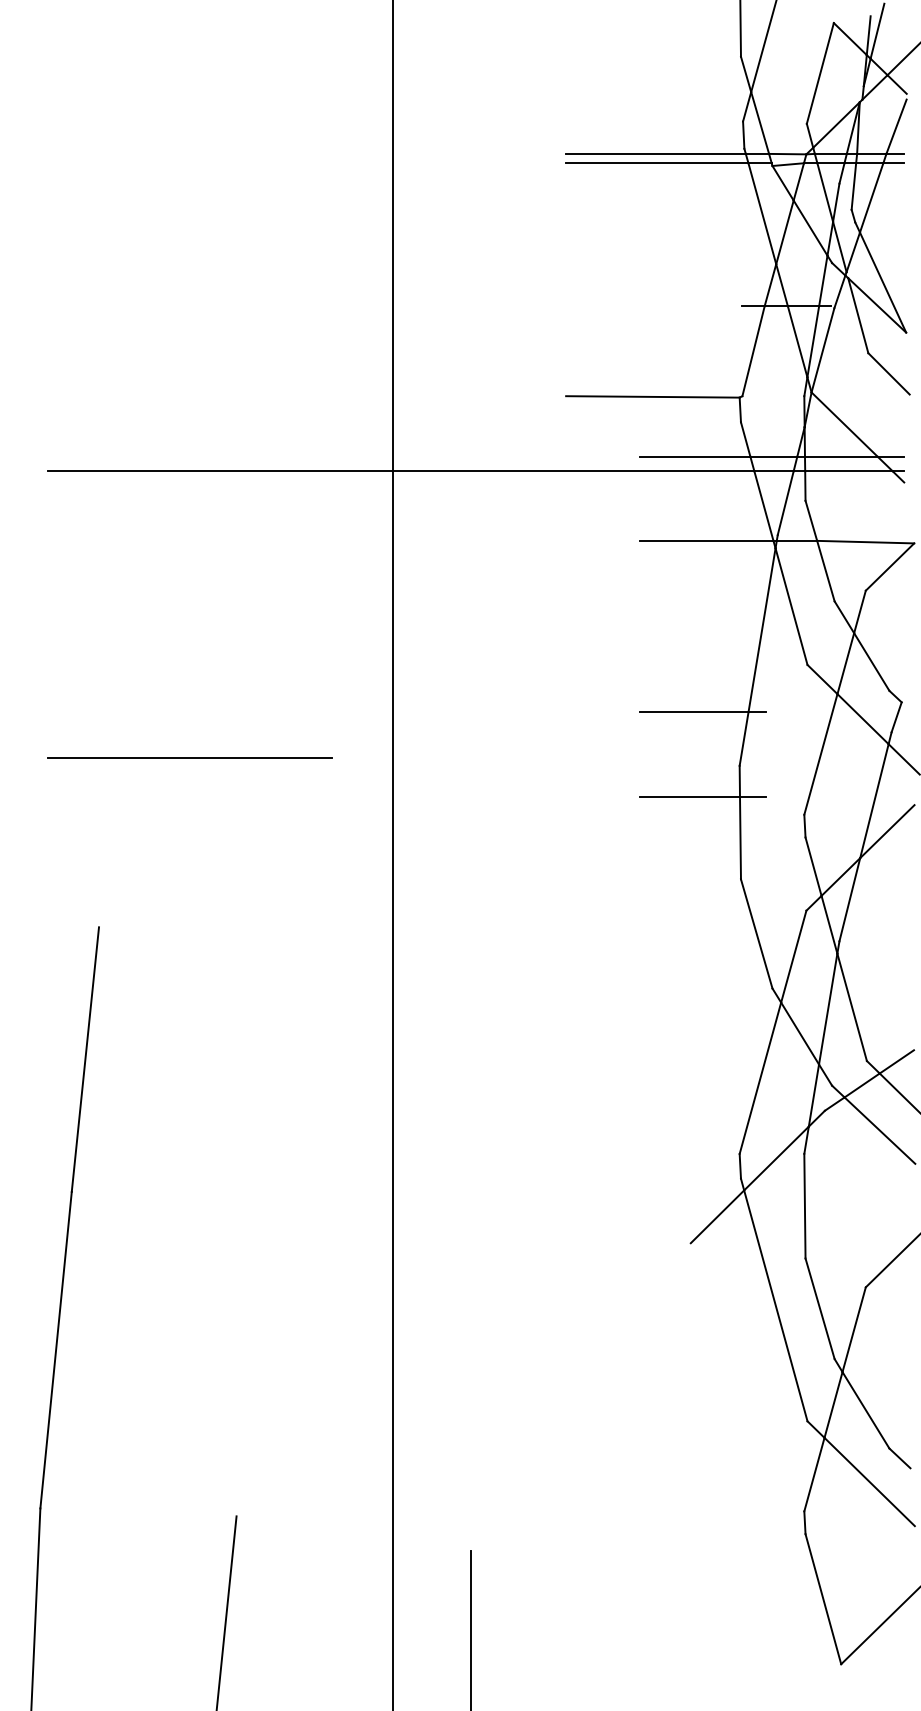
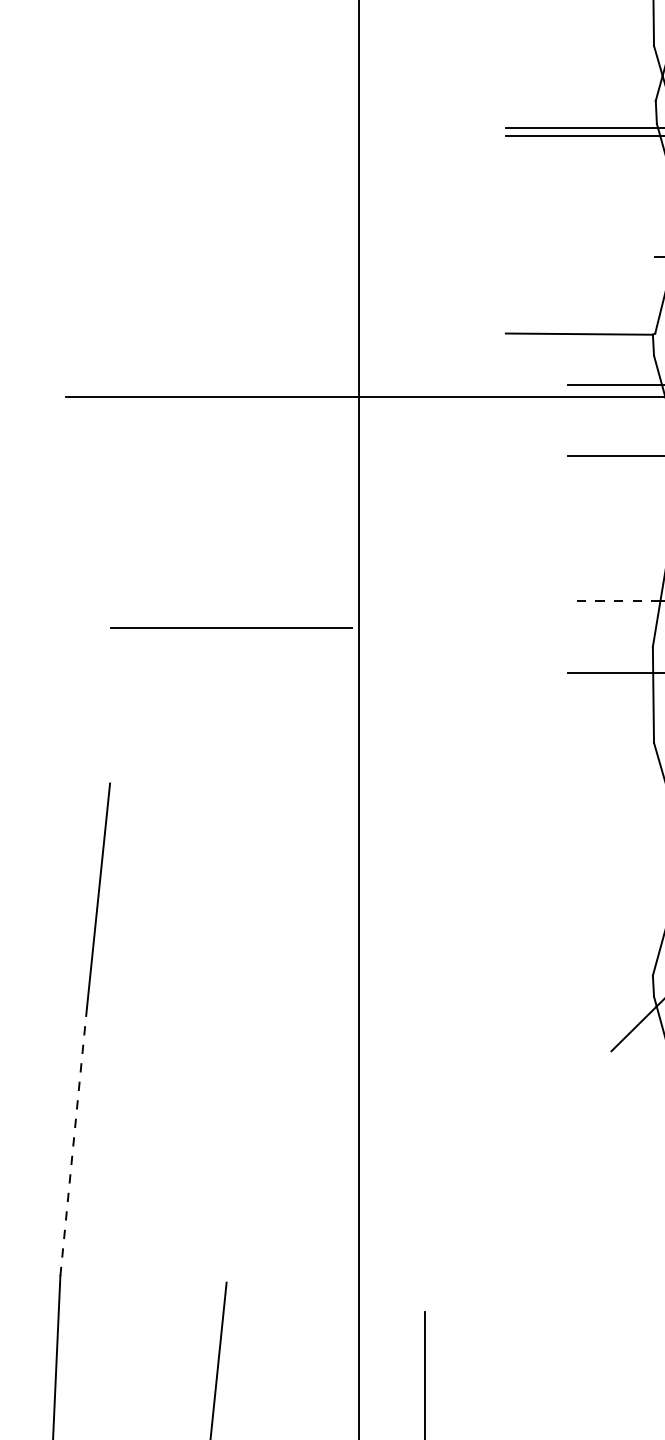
line: (693, 712) -> (613, 601), solid -> dashed
line: (189, 757) -> (230, 627), moved
line: (56, 1350) -> (74, 1142), solid -> dashed

